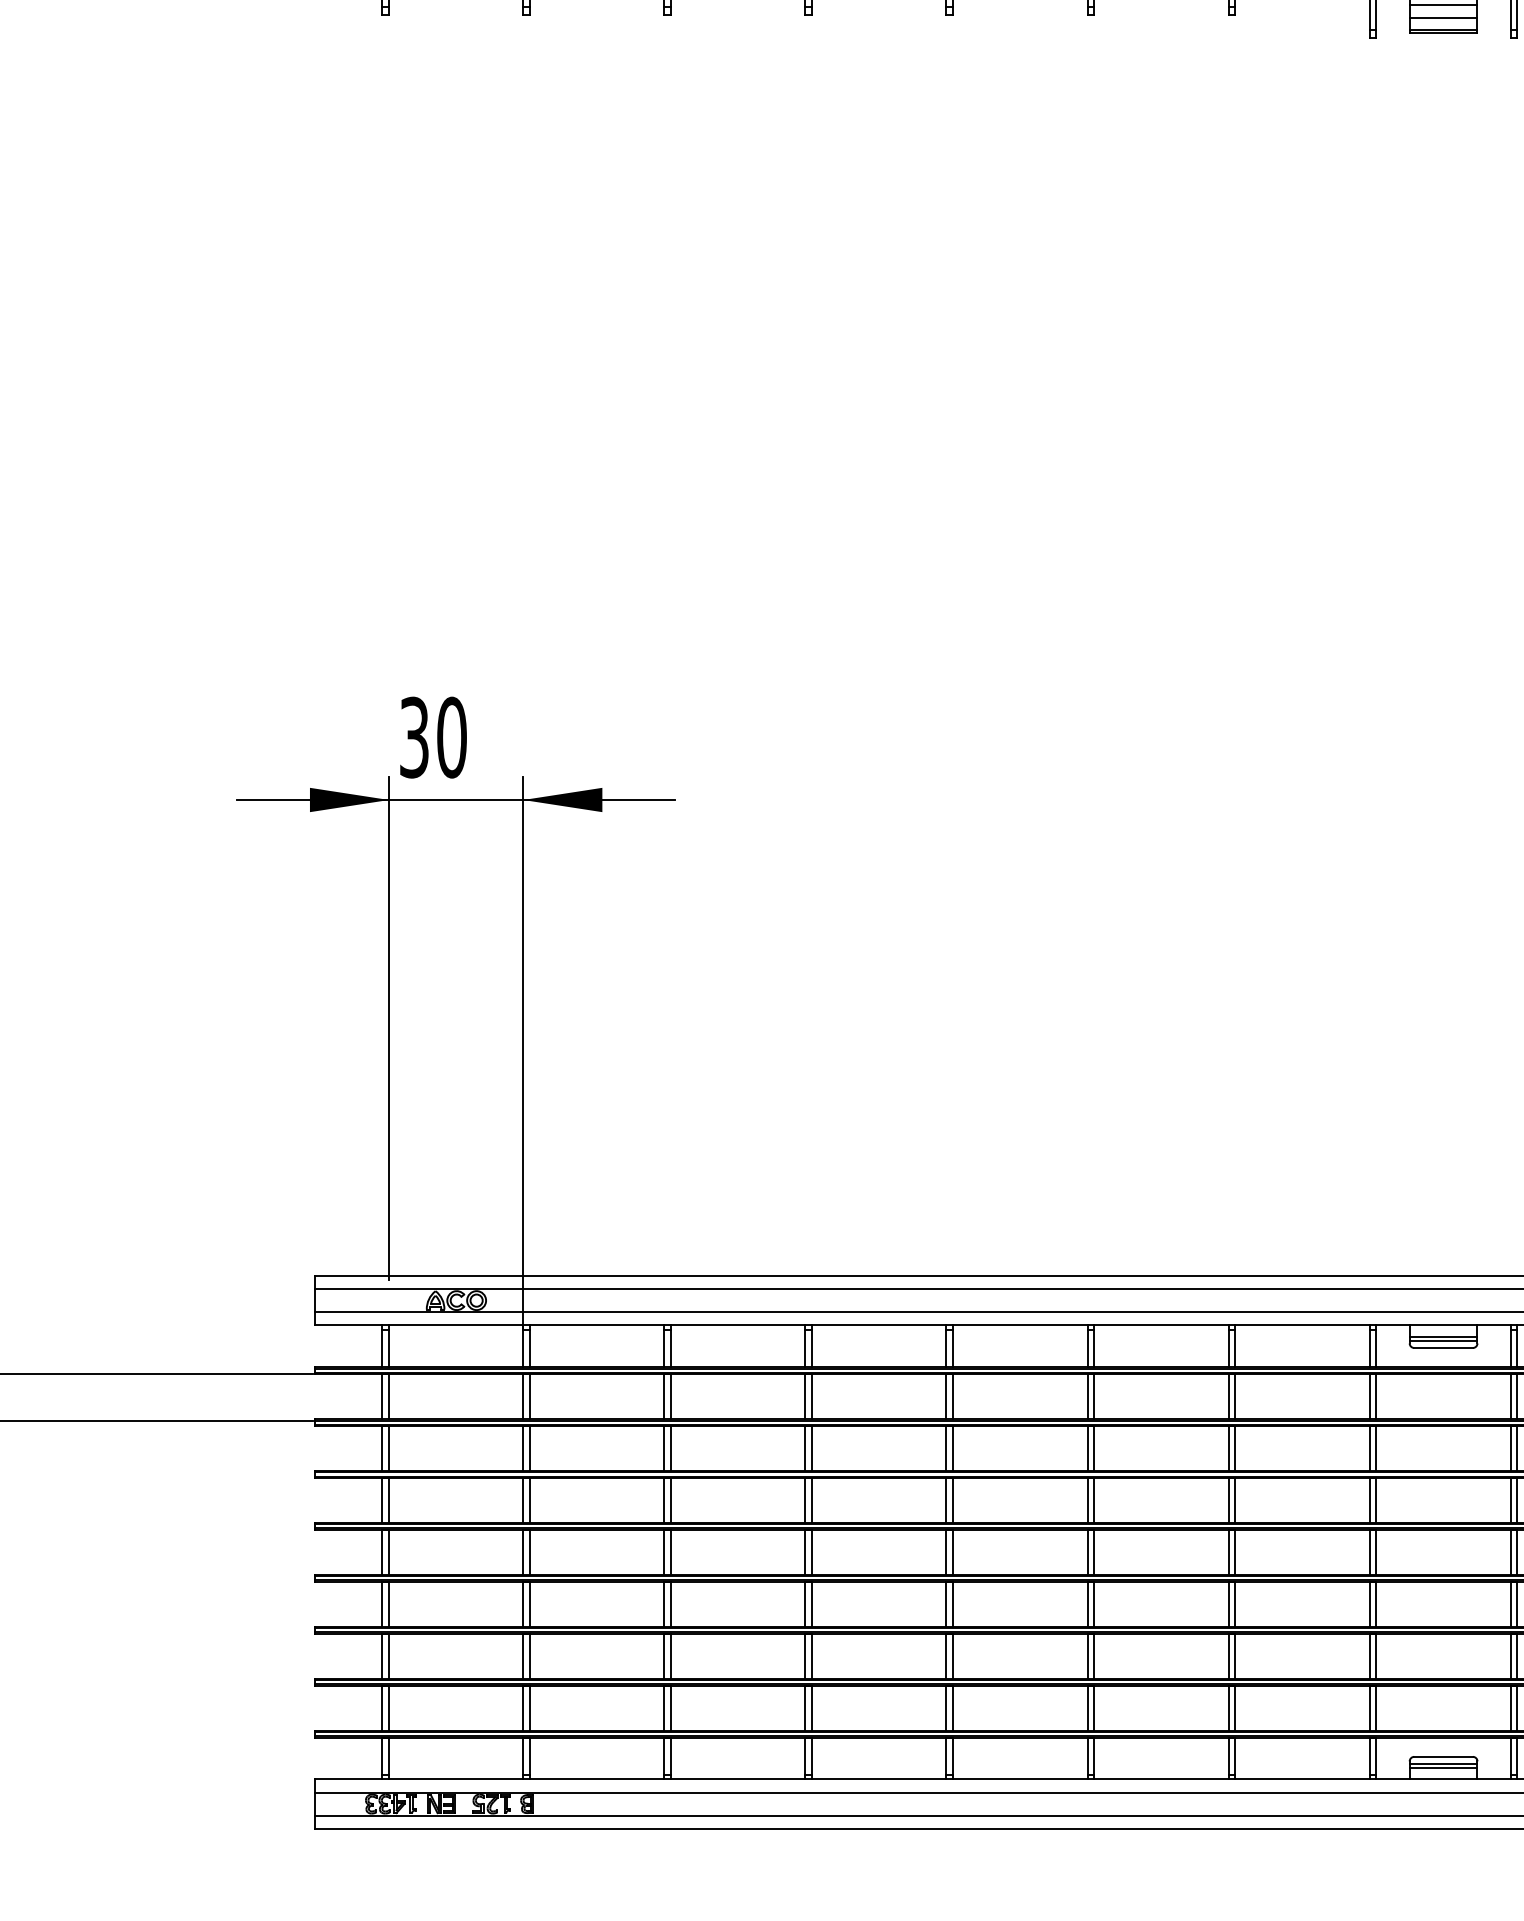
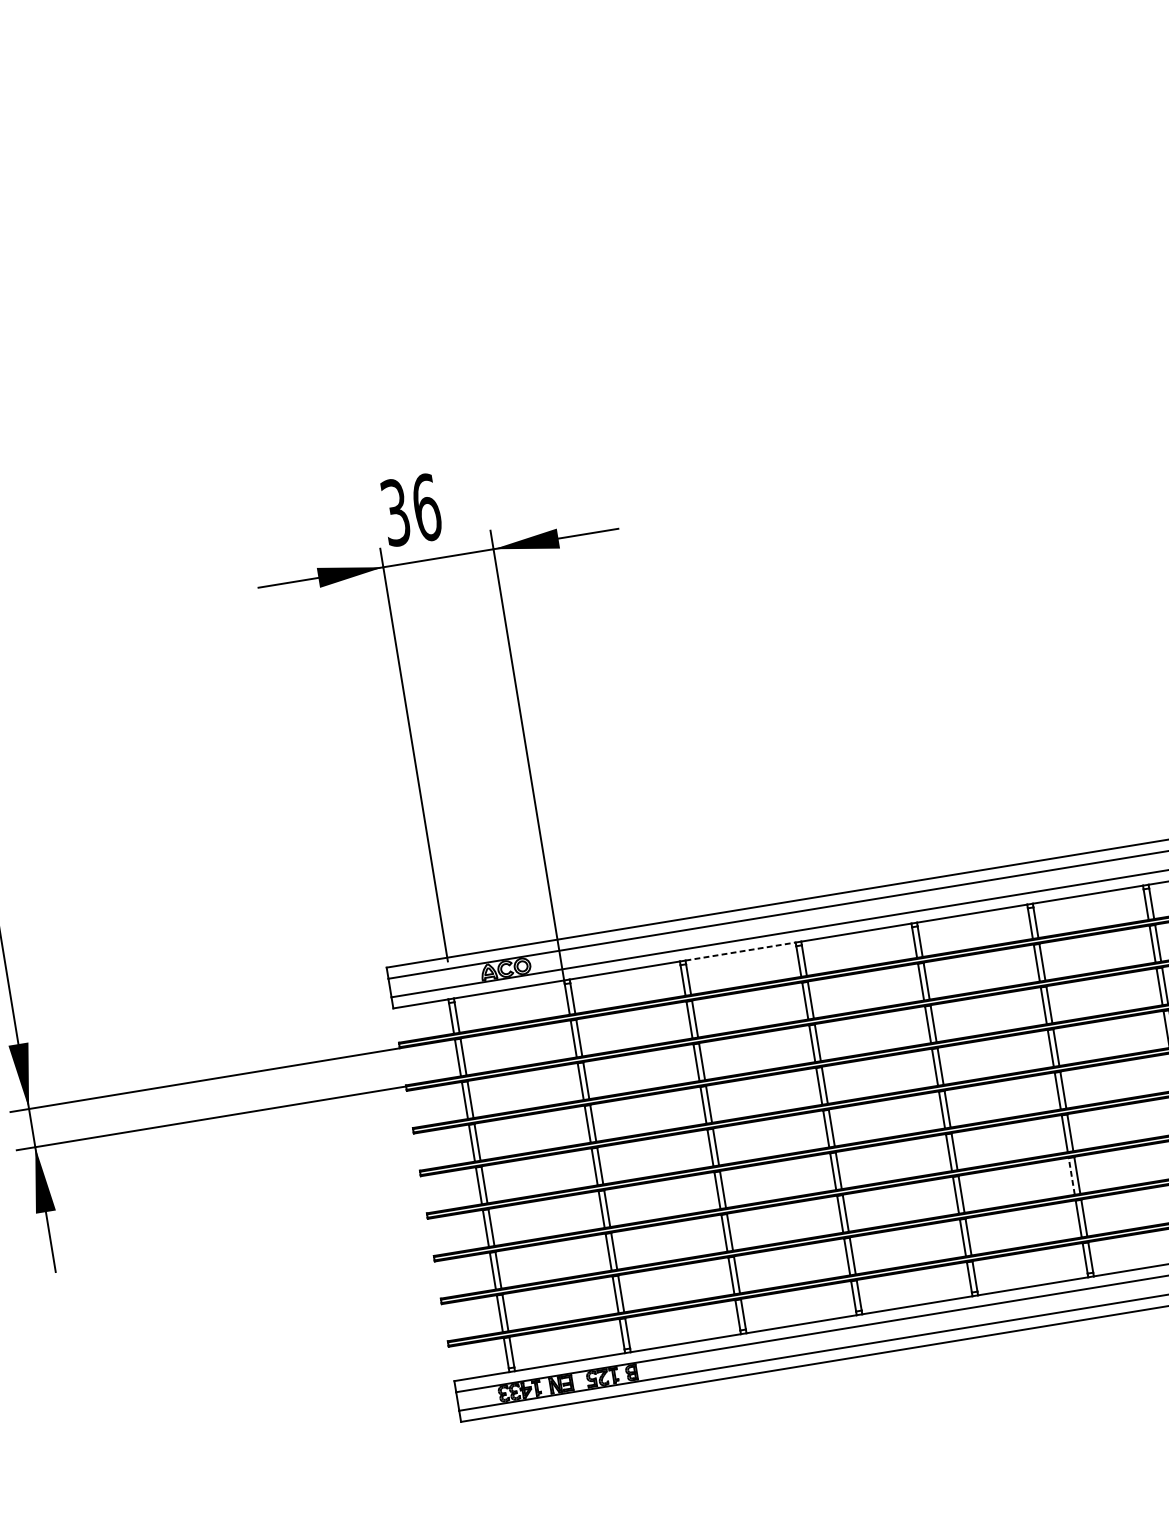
text: (452, 737) -> (427, 507), 30 -> 36
line: (738, 1325) -> (740, 951), solid -> dashed
line: (1087, 1656) -> (1071, 1176), solid -> dashed

